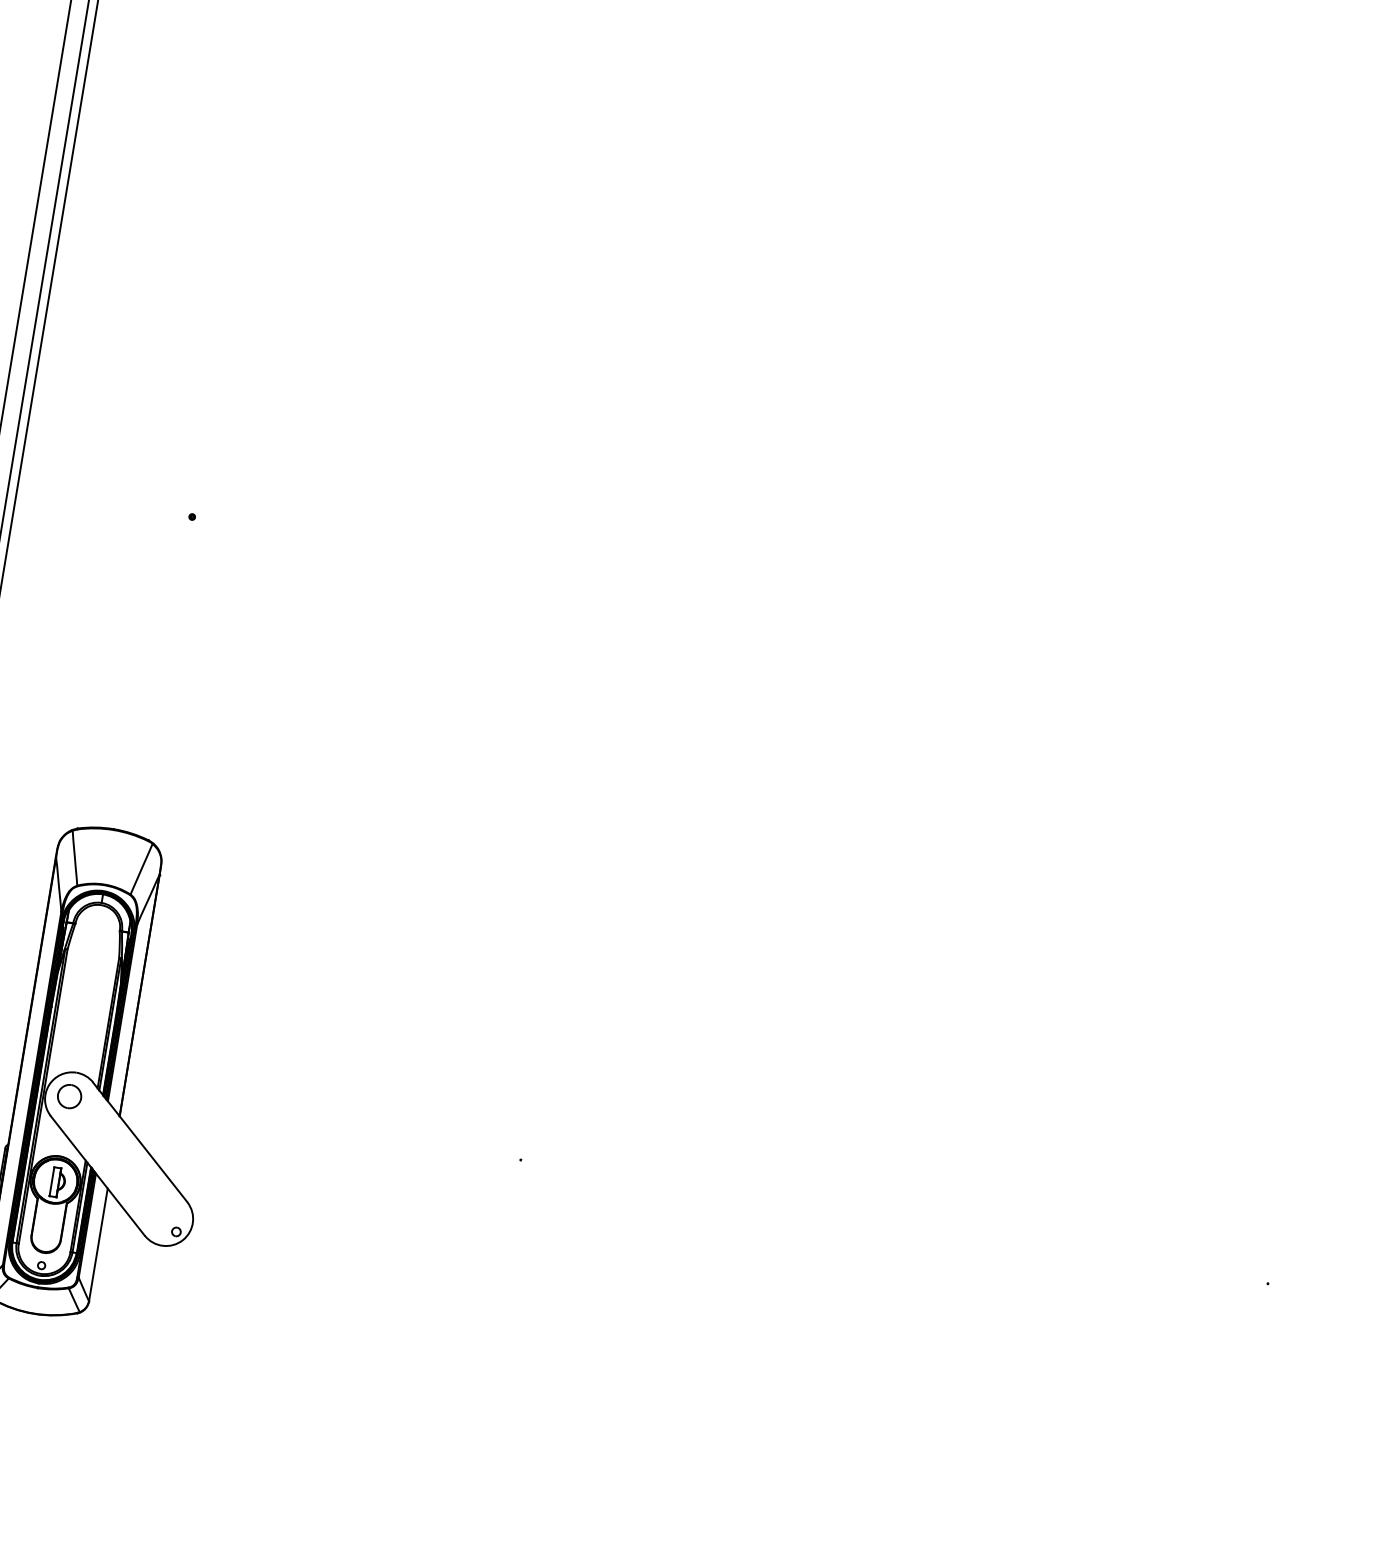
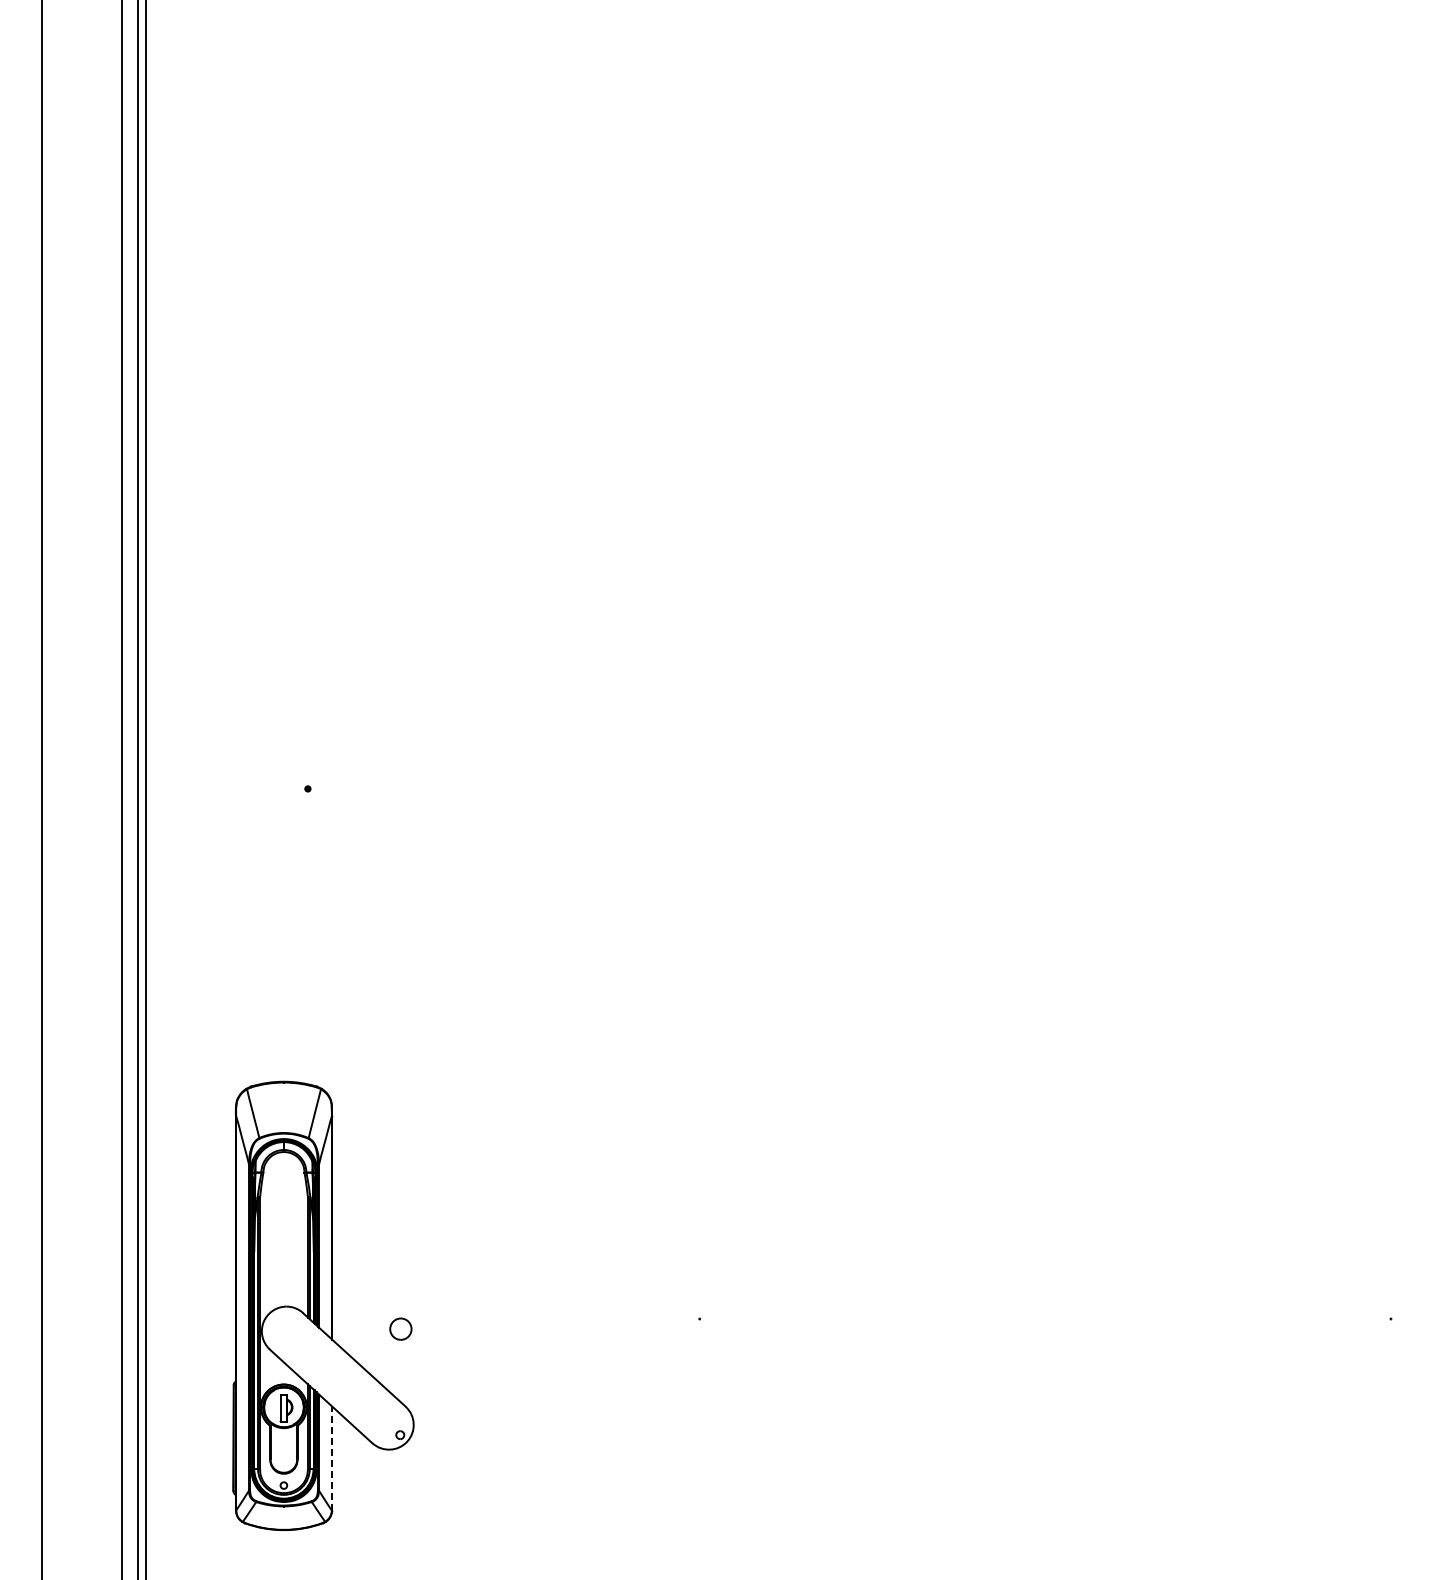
part: (69, 1095) -> (400, 1328), moved
line: (98, 1243) -> (331, 1457), solid -> dashed

